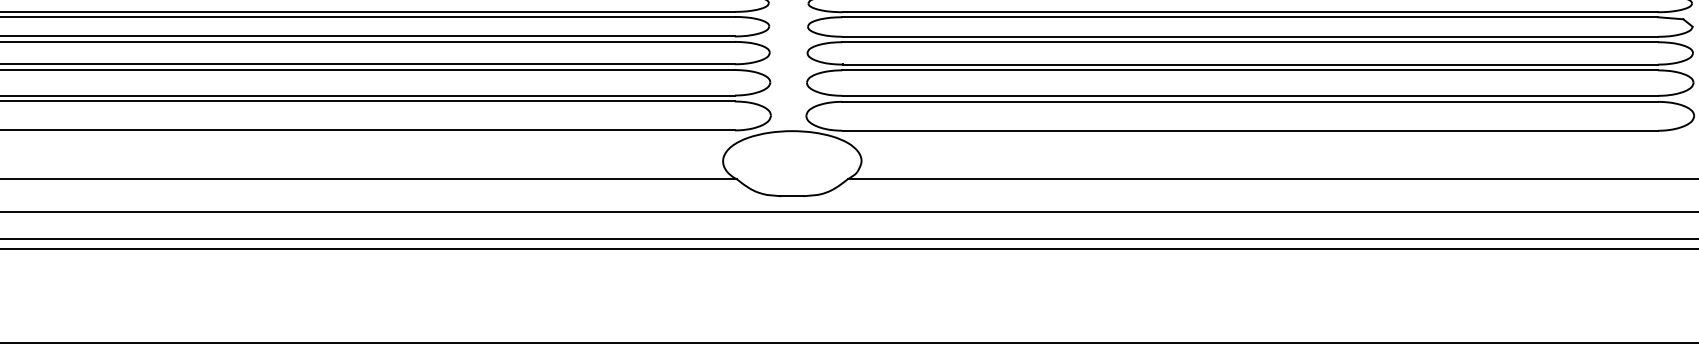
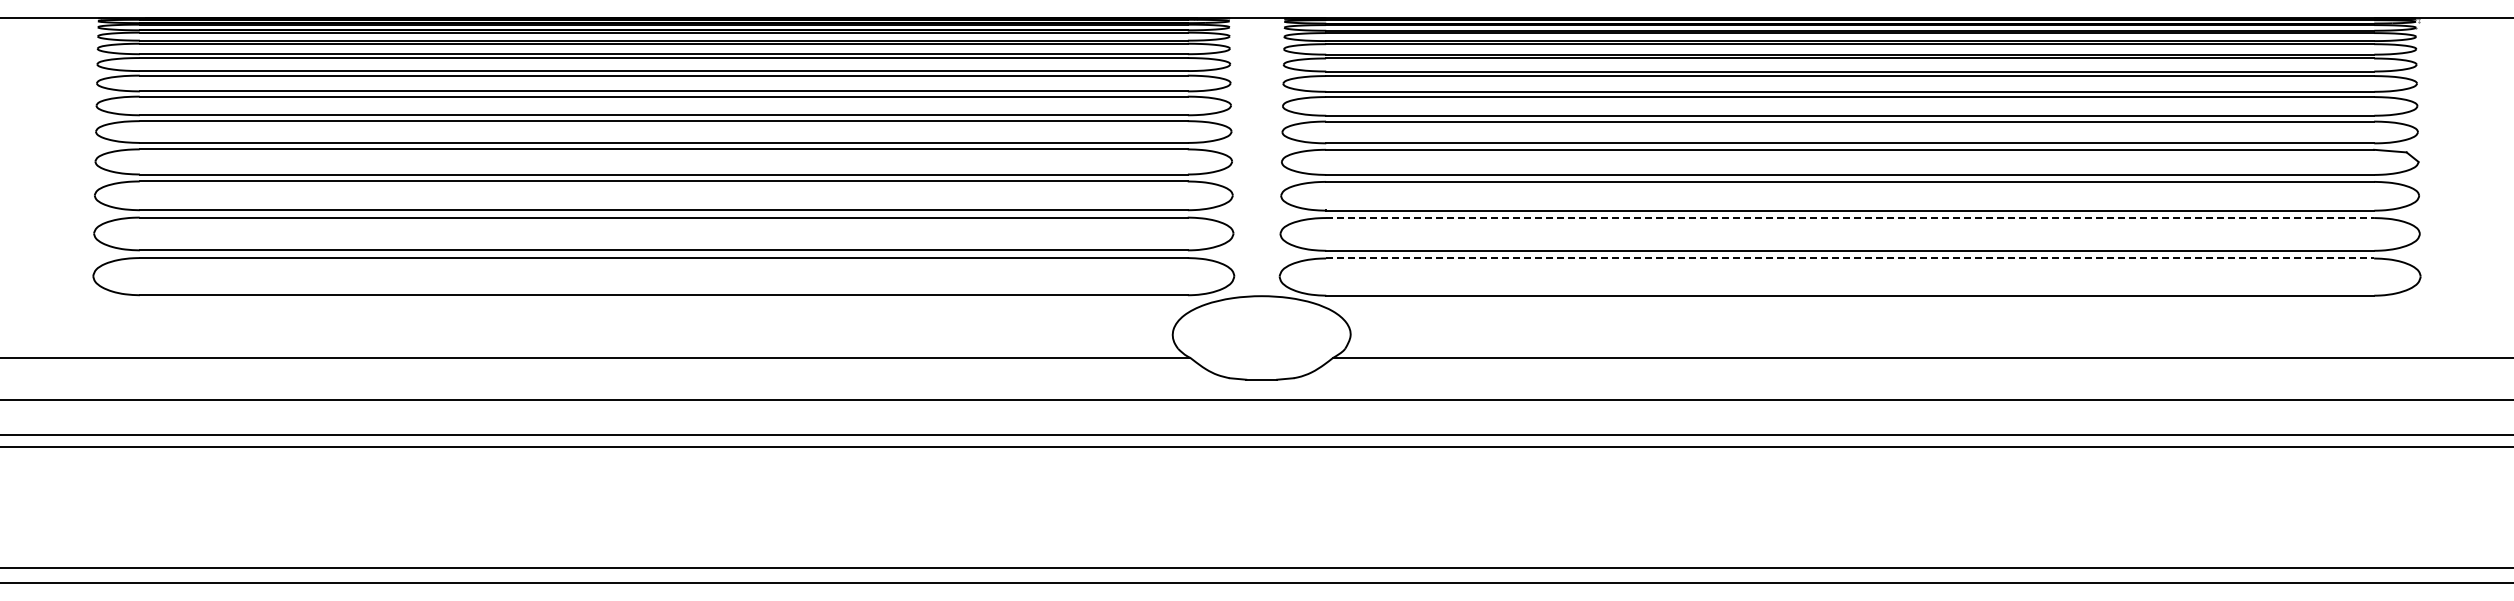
line: (1250, 70) -> (1850, 218), solid -> dashed
line: (1250, 101) -> (1850, 258), solid -> dashed

